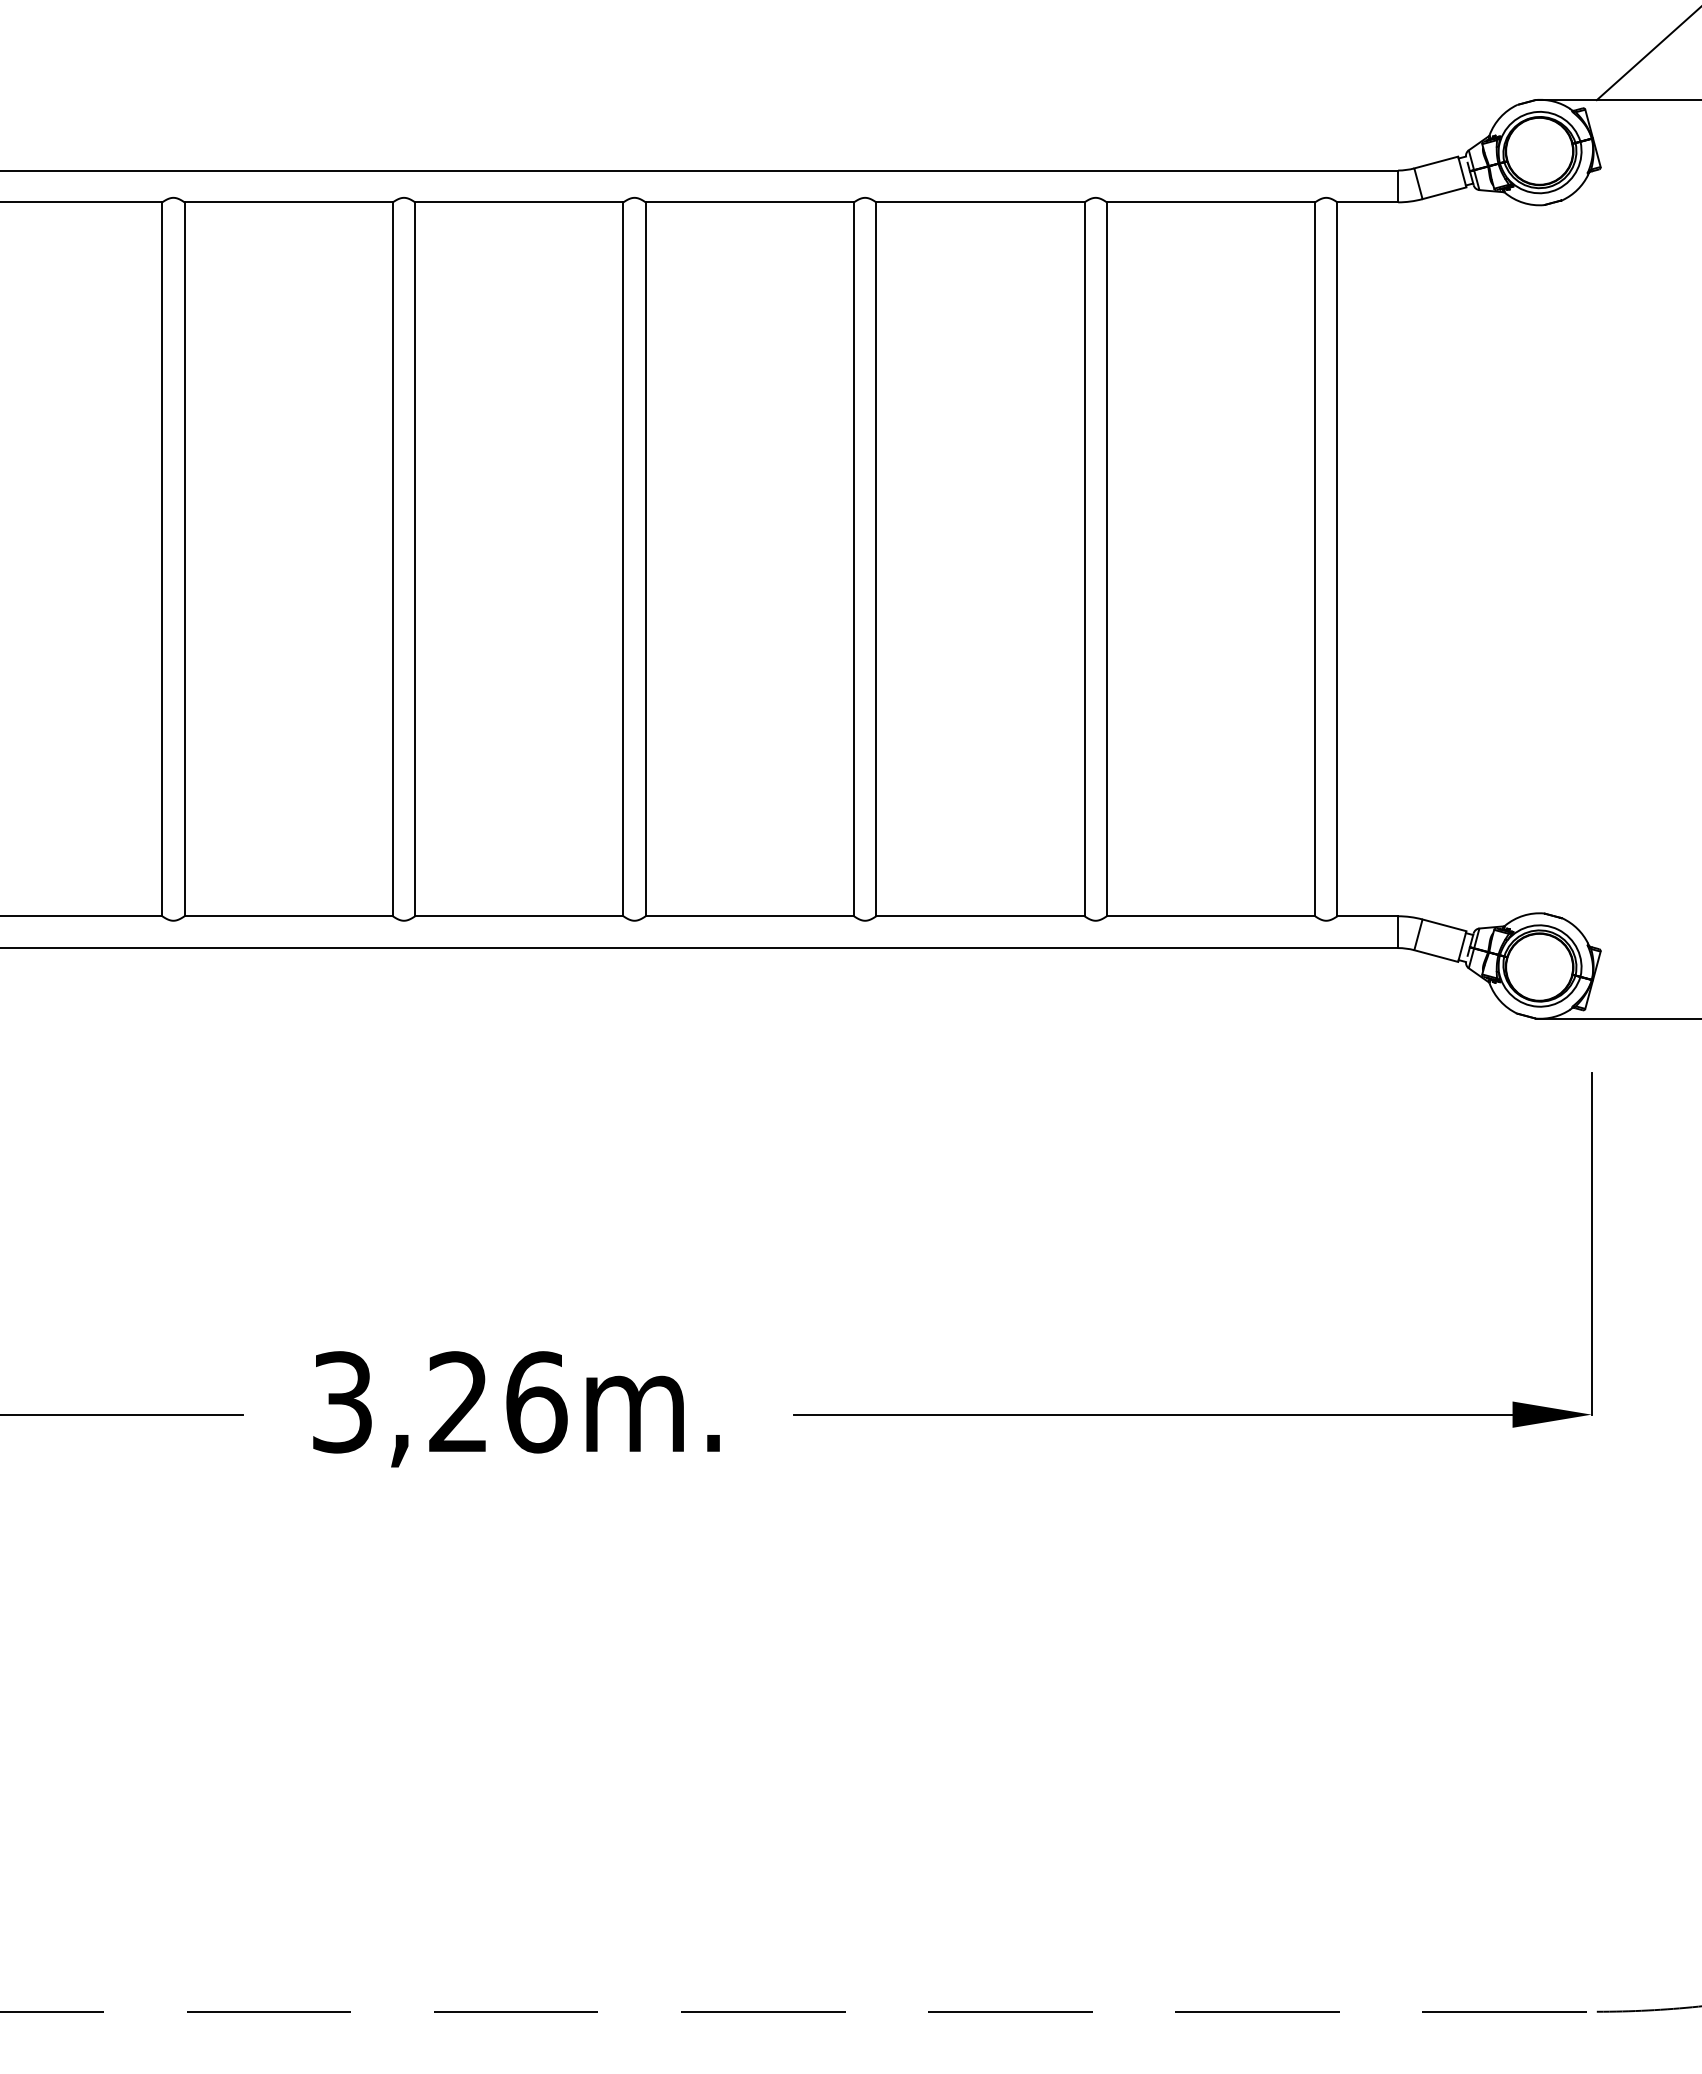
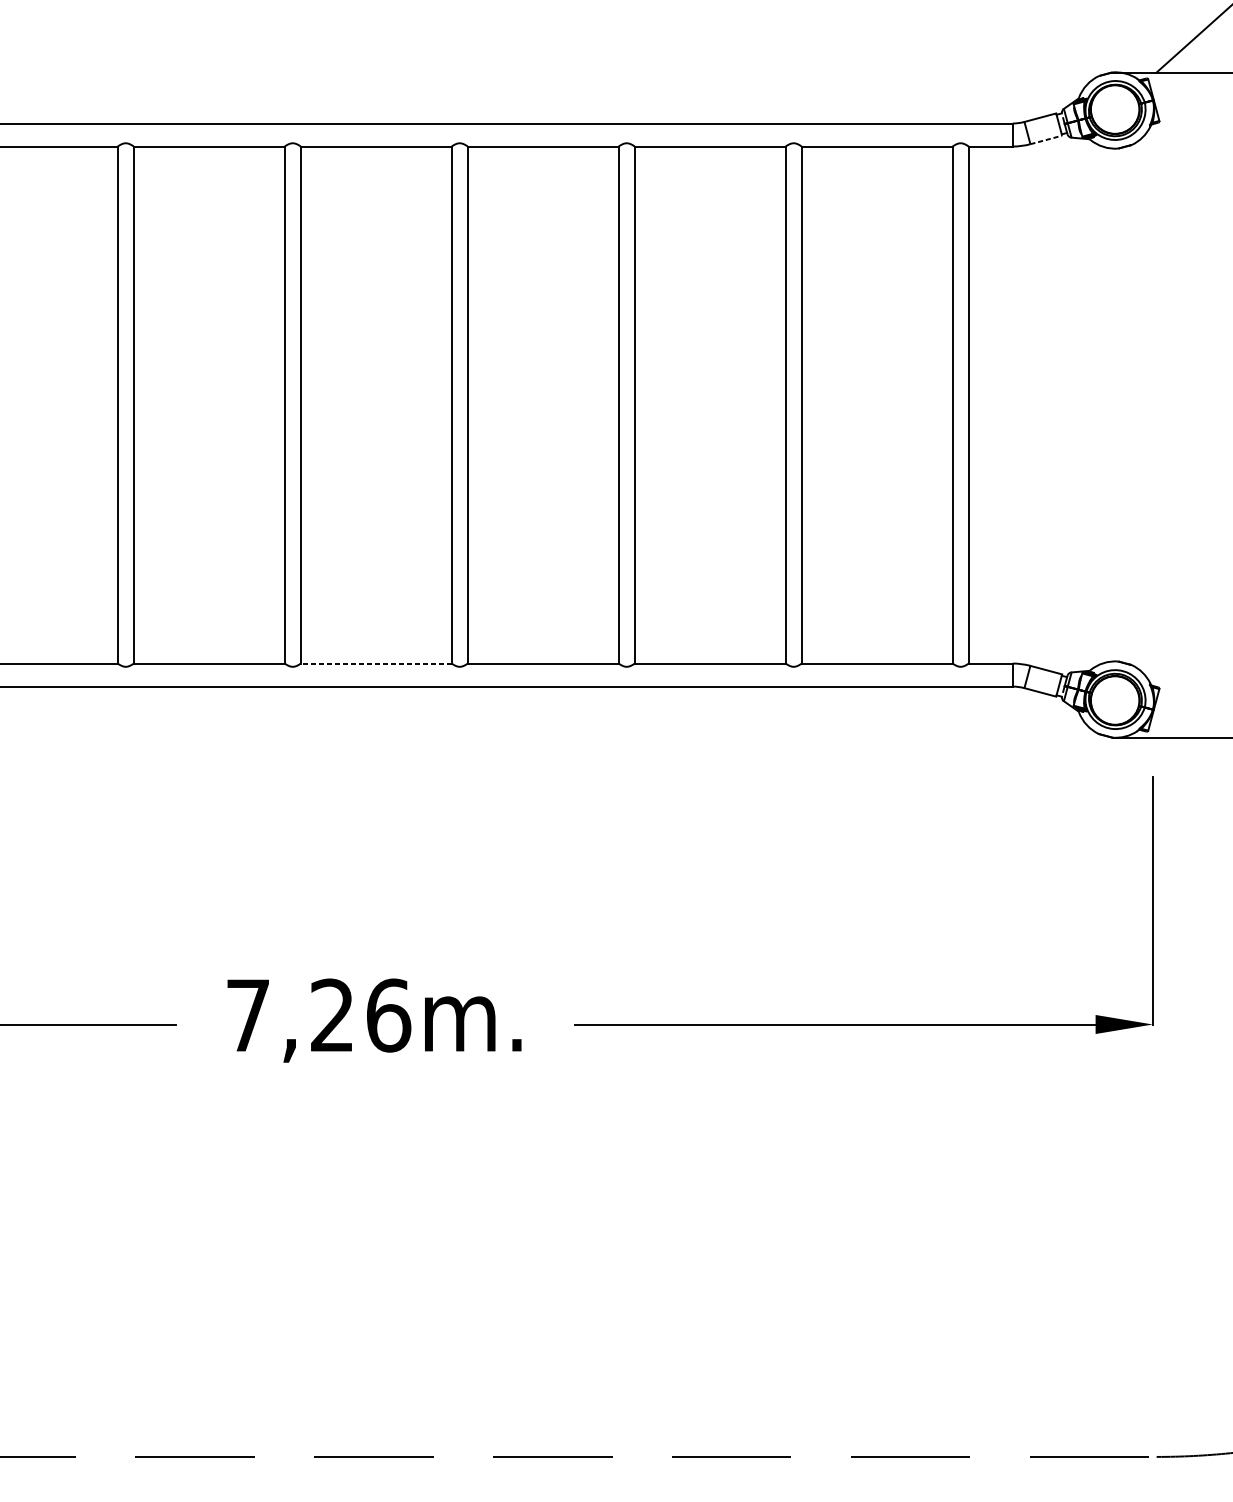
line: (1444, 193) -> (1046, 140), solid -> dashed
line: (518, 916) -> (375, 663), solid -> dashed
text: (342, 1402) -> (248, 1015), 3,26m. -> 7,26m.

